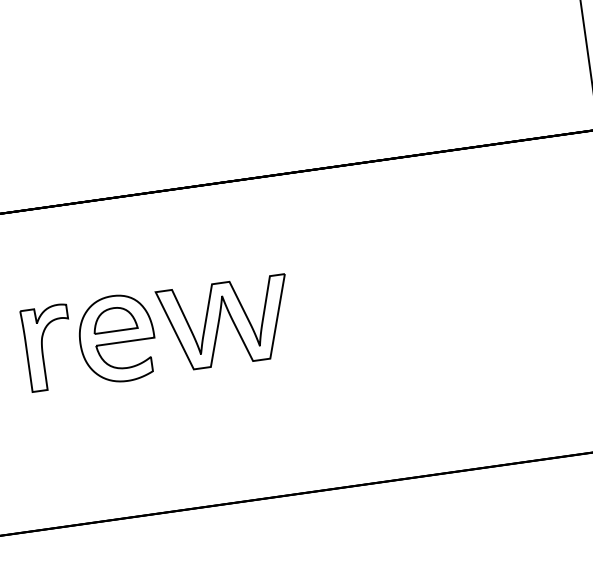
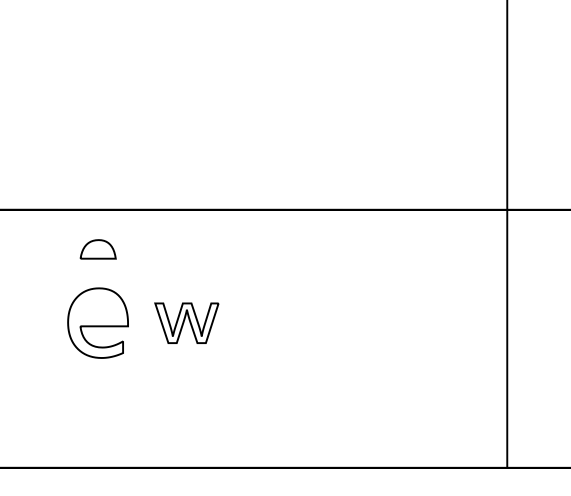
part: (113, 319) -> (97, 249), moved
part: (225, 324) -> (186, 323), size x0.6
part: (47, 347) -> (41, 322), removed

